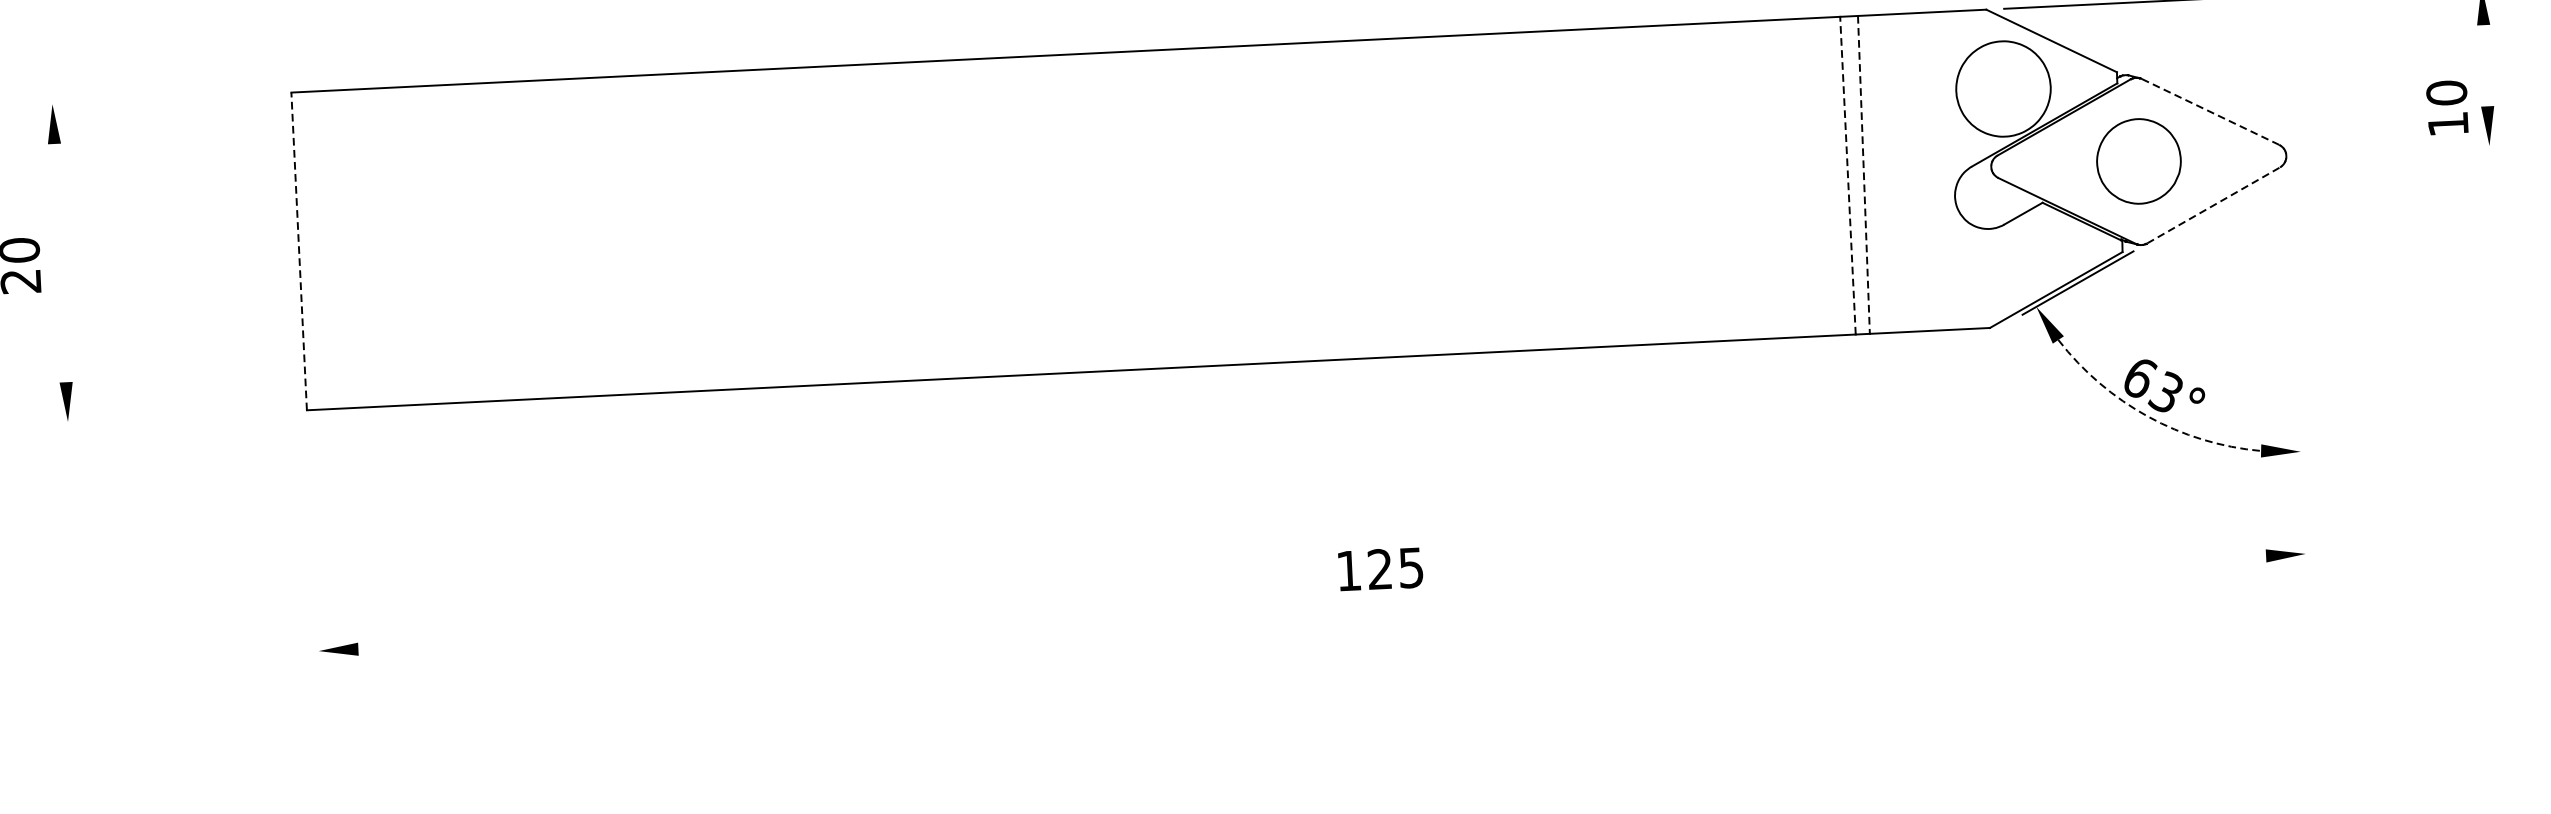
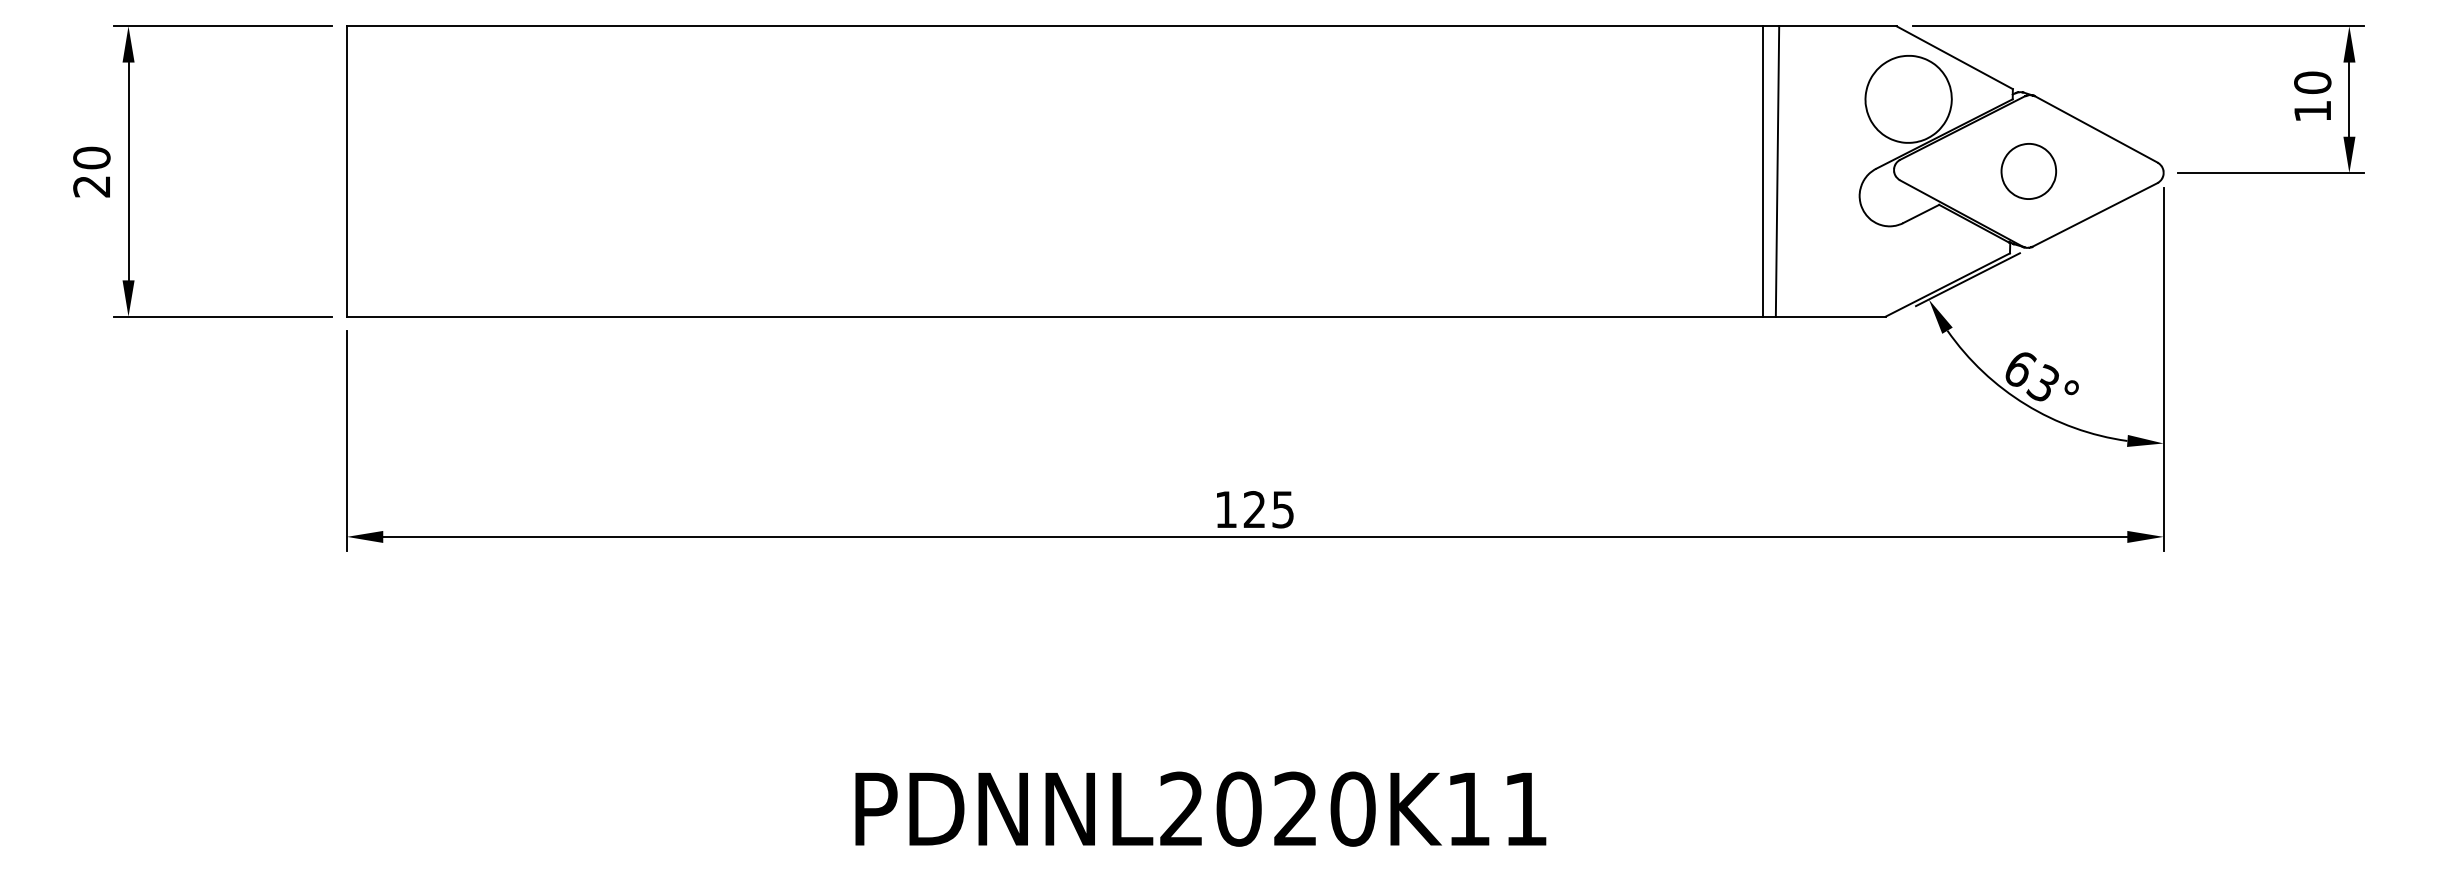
line: (2485, 65) -> (2349, 99), added
line: (155, 99) -> (222, 26), added
text: (2447, 106) -> (2312, 95), moved
line: (2210, 111) -> (2096, 129), dashed -> solid
line: (2403, 150) -> (2270, 173), added
part: (2138, 161) -> (2028, 171), size x0.71
line: (1847, 174) -> (1762, 170), dashed -> solid
line: (1863, 174) -> (1777, 171), dashed -> solid
line: (2214, 204) -> (2095, 214), dashed -> solid
line: (298, 250) -> (346, 170), dashed -> solid
line: (60, 263) -> (128, 171), added
line: (2296, 370) -> (2163, 369), added
line: (170, 416) -> (222, 316), added
arc: (2147, 416) -> (2025, 404), dashed -> solid
line: (313, 546) -> (346, 441), added
text: (1381, 569) -> (1255, 509), moved
line: (1312, 602) -> (1255, 536), added

